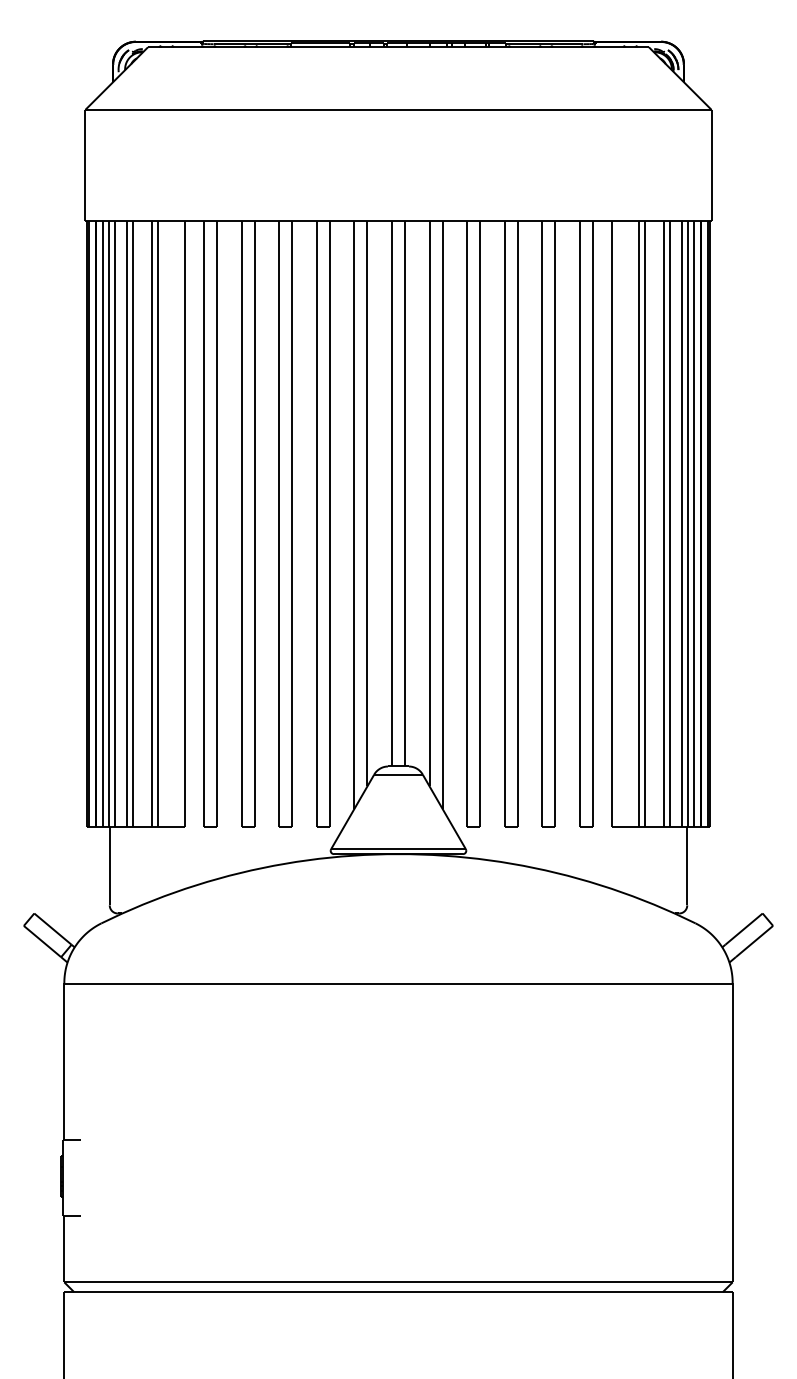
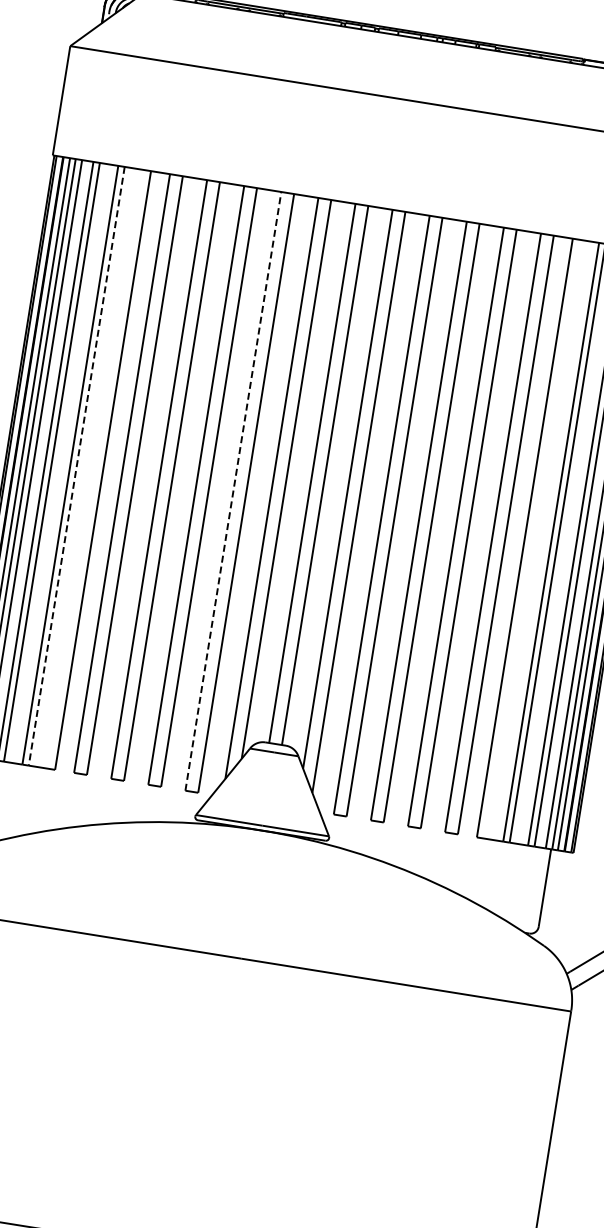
line: (316, 523) -> (233, 491), solid -> dashed
line: (158, 524) -> (76, 467), solid -> dashed

